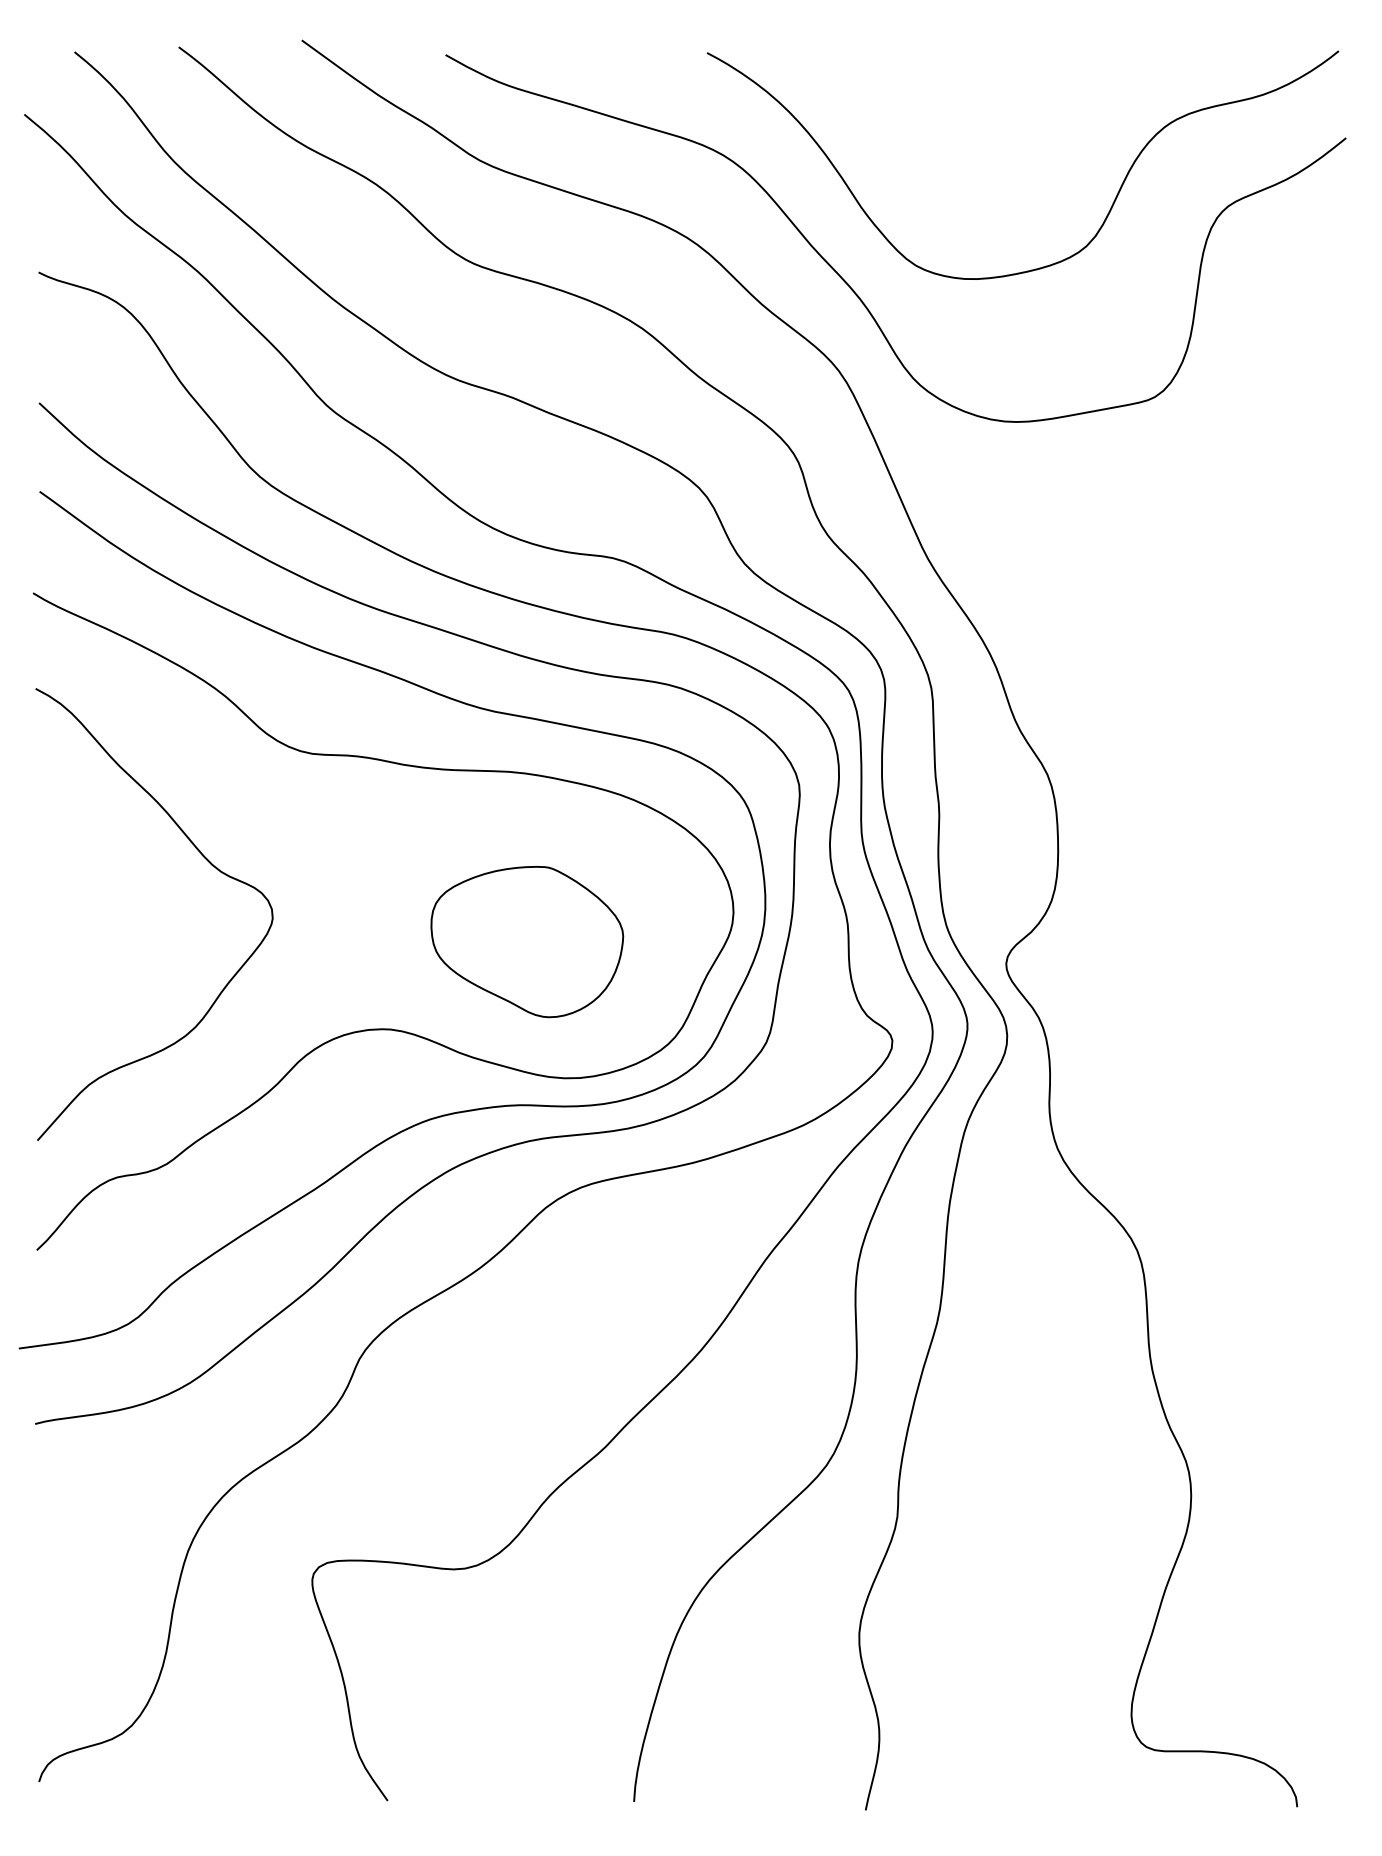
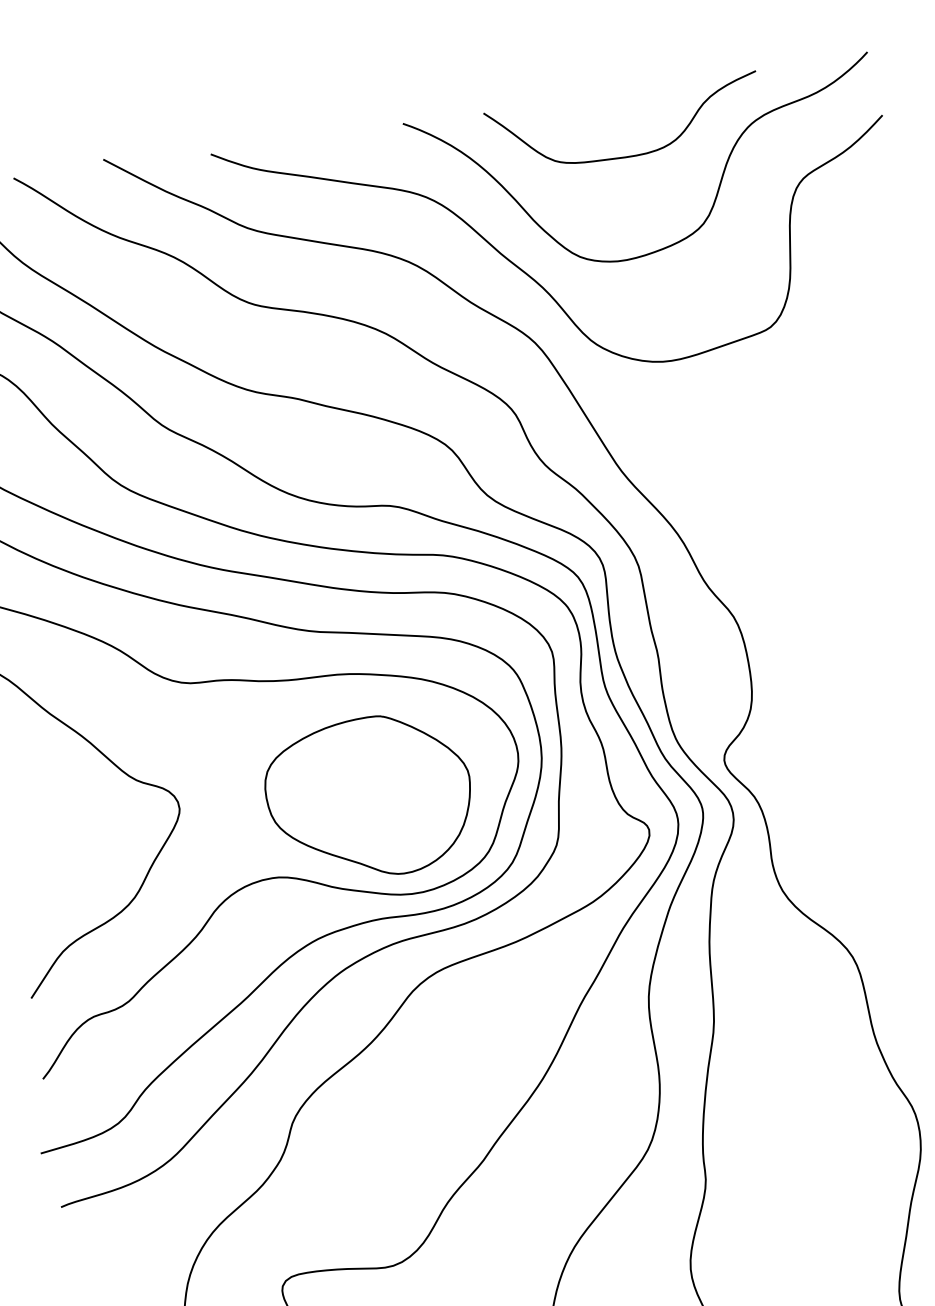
curve: (1001, 141) -> (629, 156), added
part: (527, 941) -> (369, 797), size x1.43

